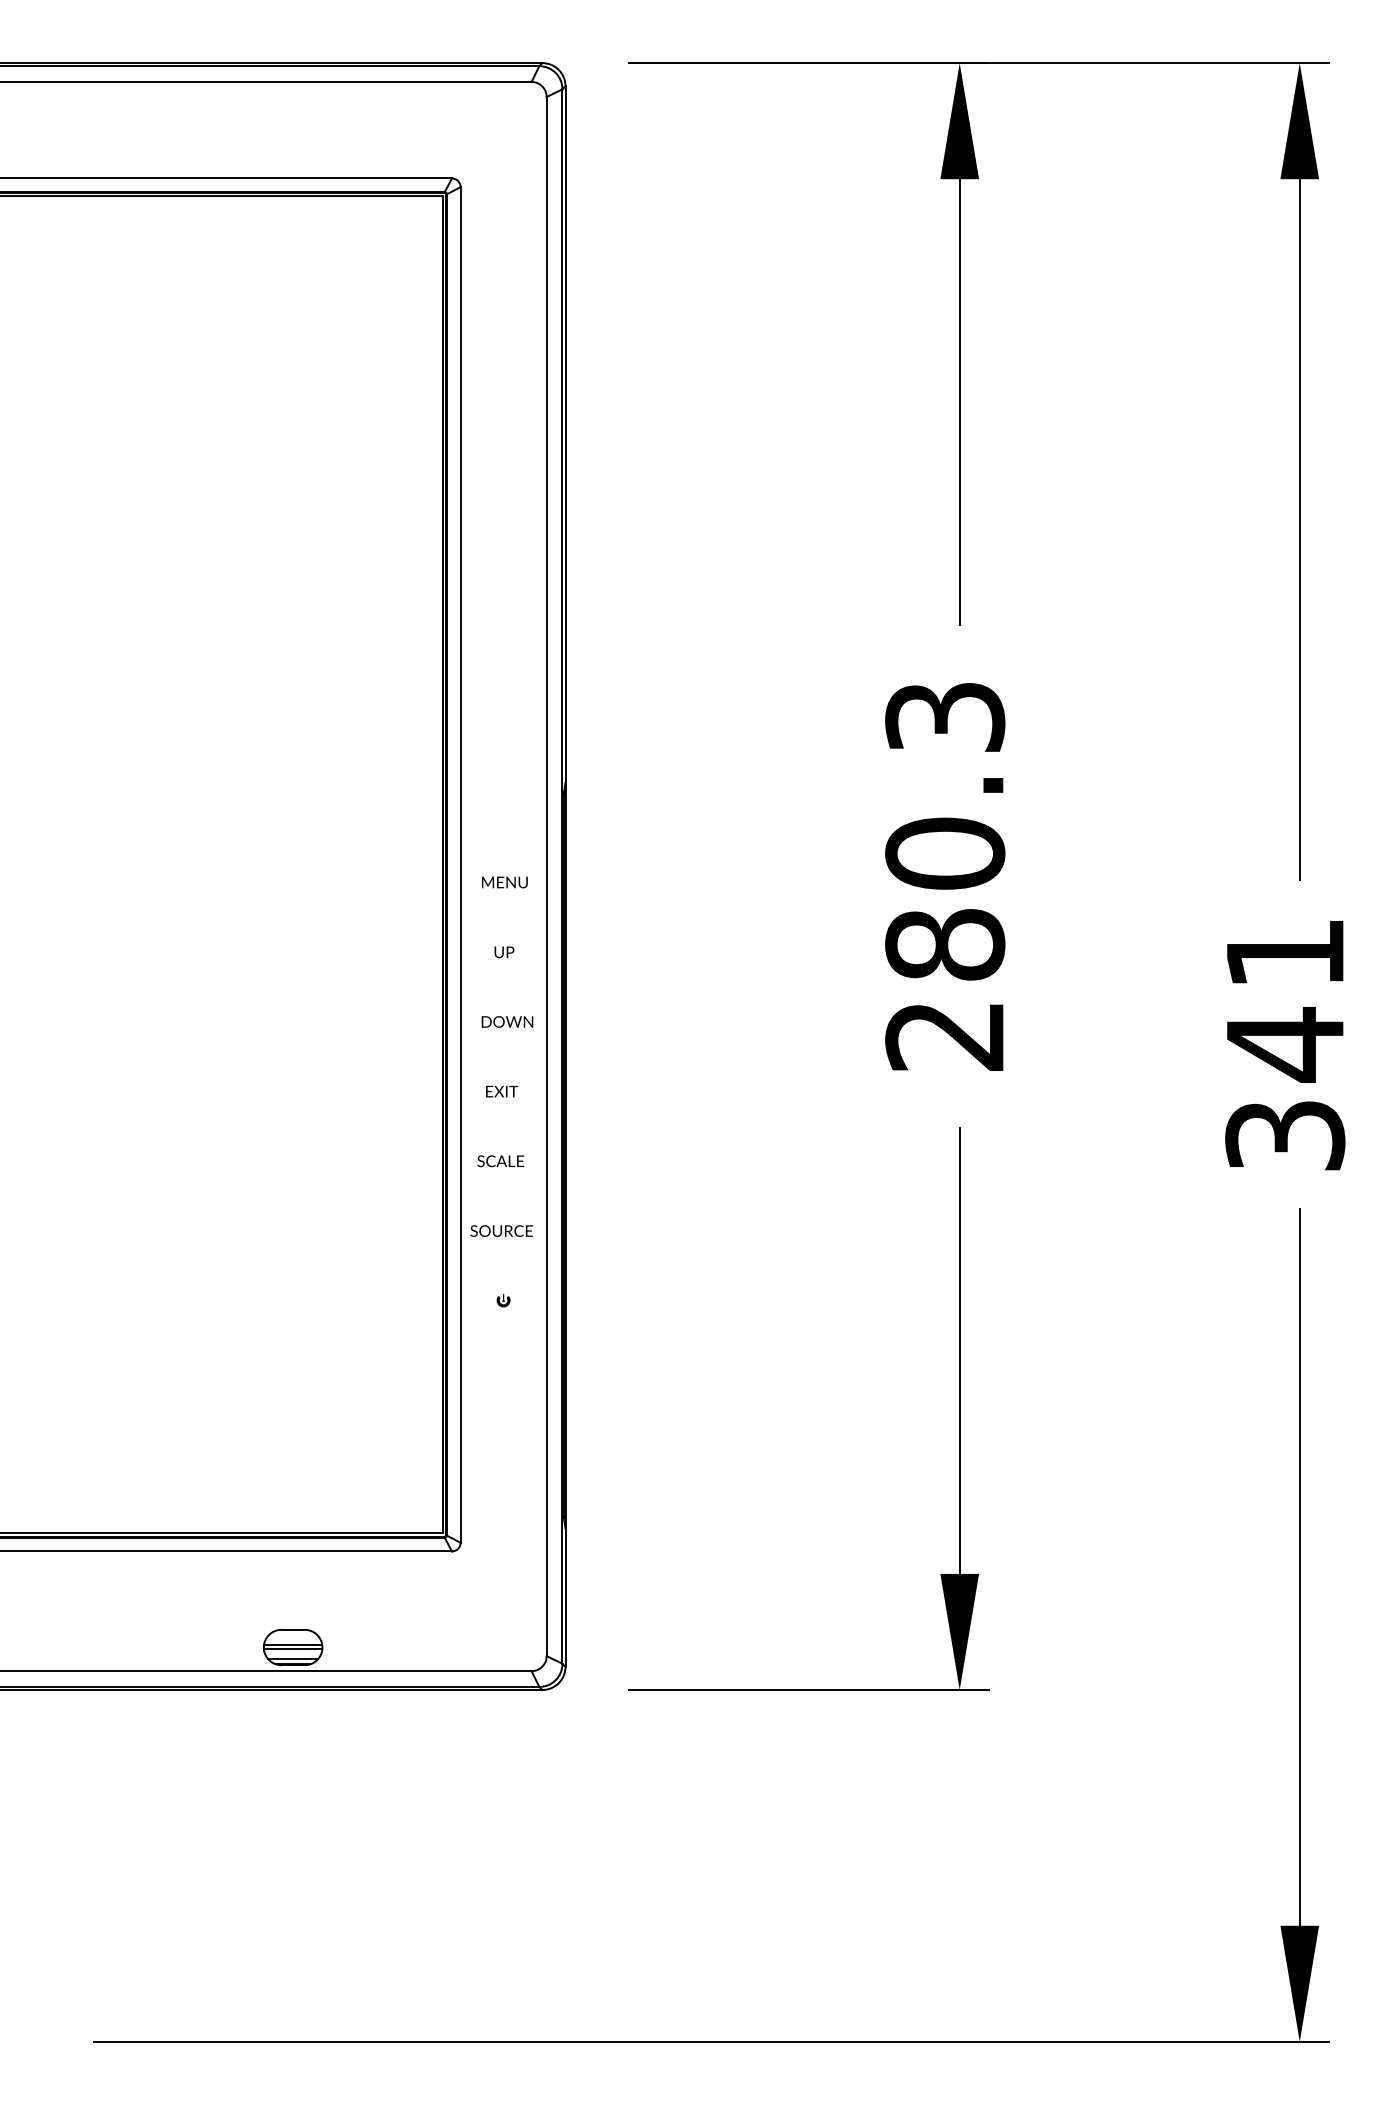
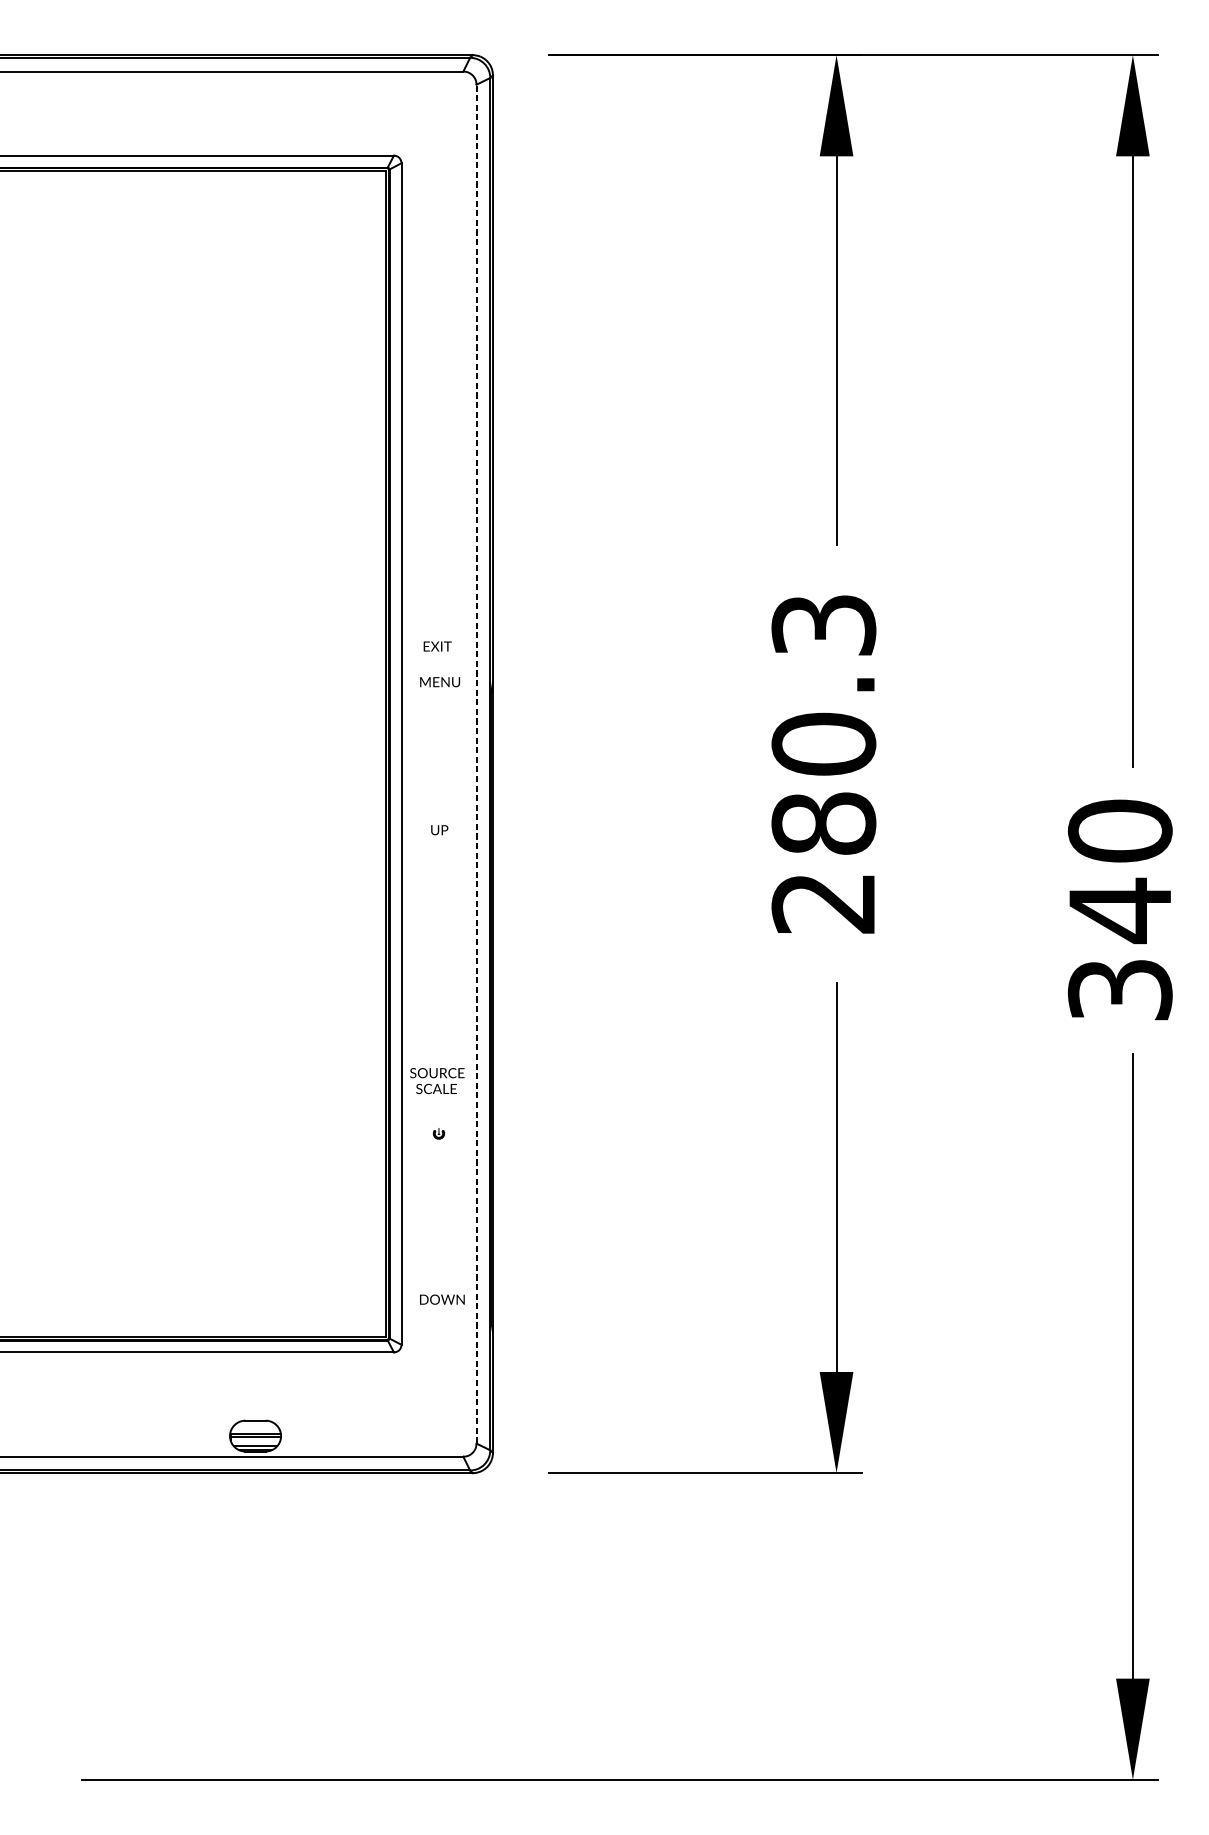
line: (546, 876) -> (476, 764), solid -> dashed
text: (504, 882) -> (439, 682), moved
text: (1285, 953) -> (1120, 831), 341 -> 340
text: (507, 1021) -> (442, 1299), moved
text: (502, 1091) -> (438, 646), moved
text: (500, 1161) -> (436, 1089), moved

